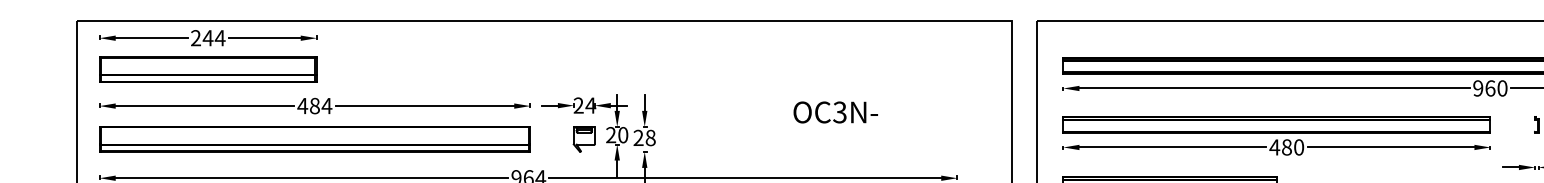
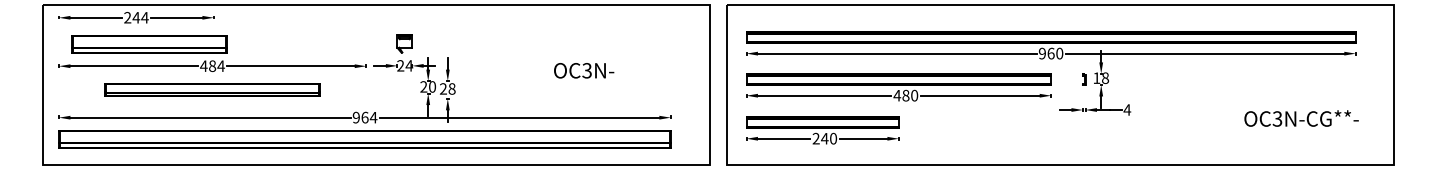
part: (208, 70) -> (149, 44), moved
part: (314, 138) -> (212, 89), size x0.7
part: (583, 138) -> (404, 43), moved

